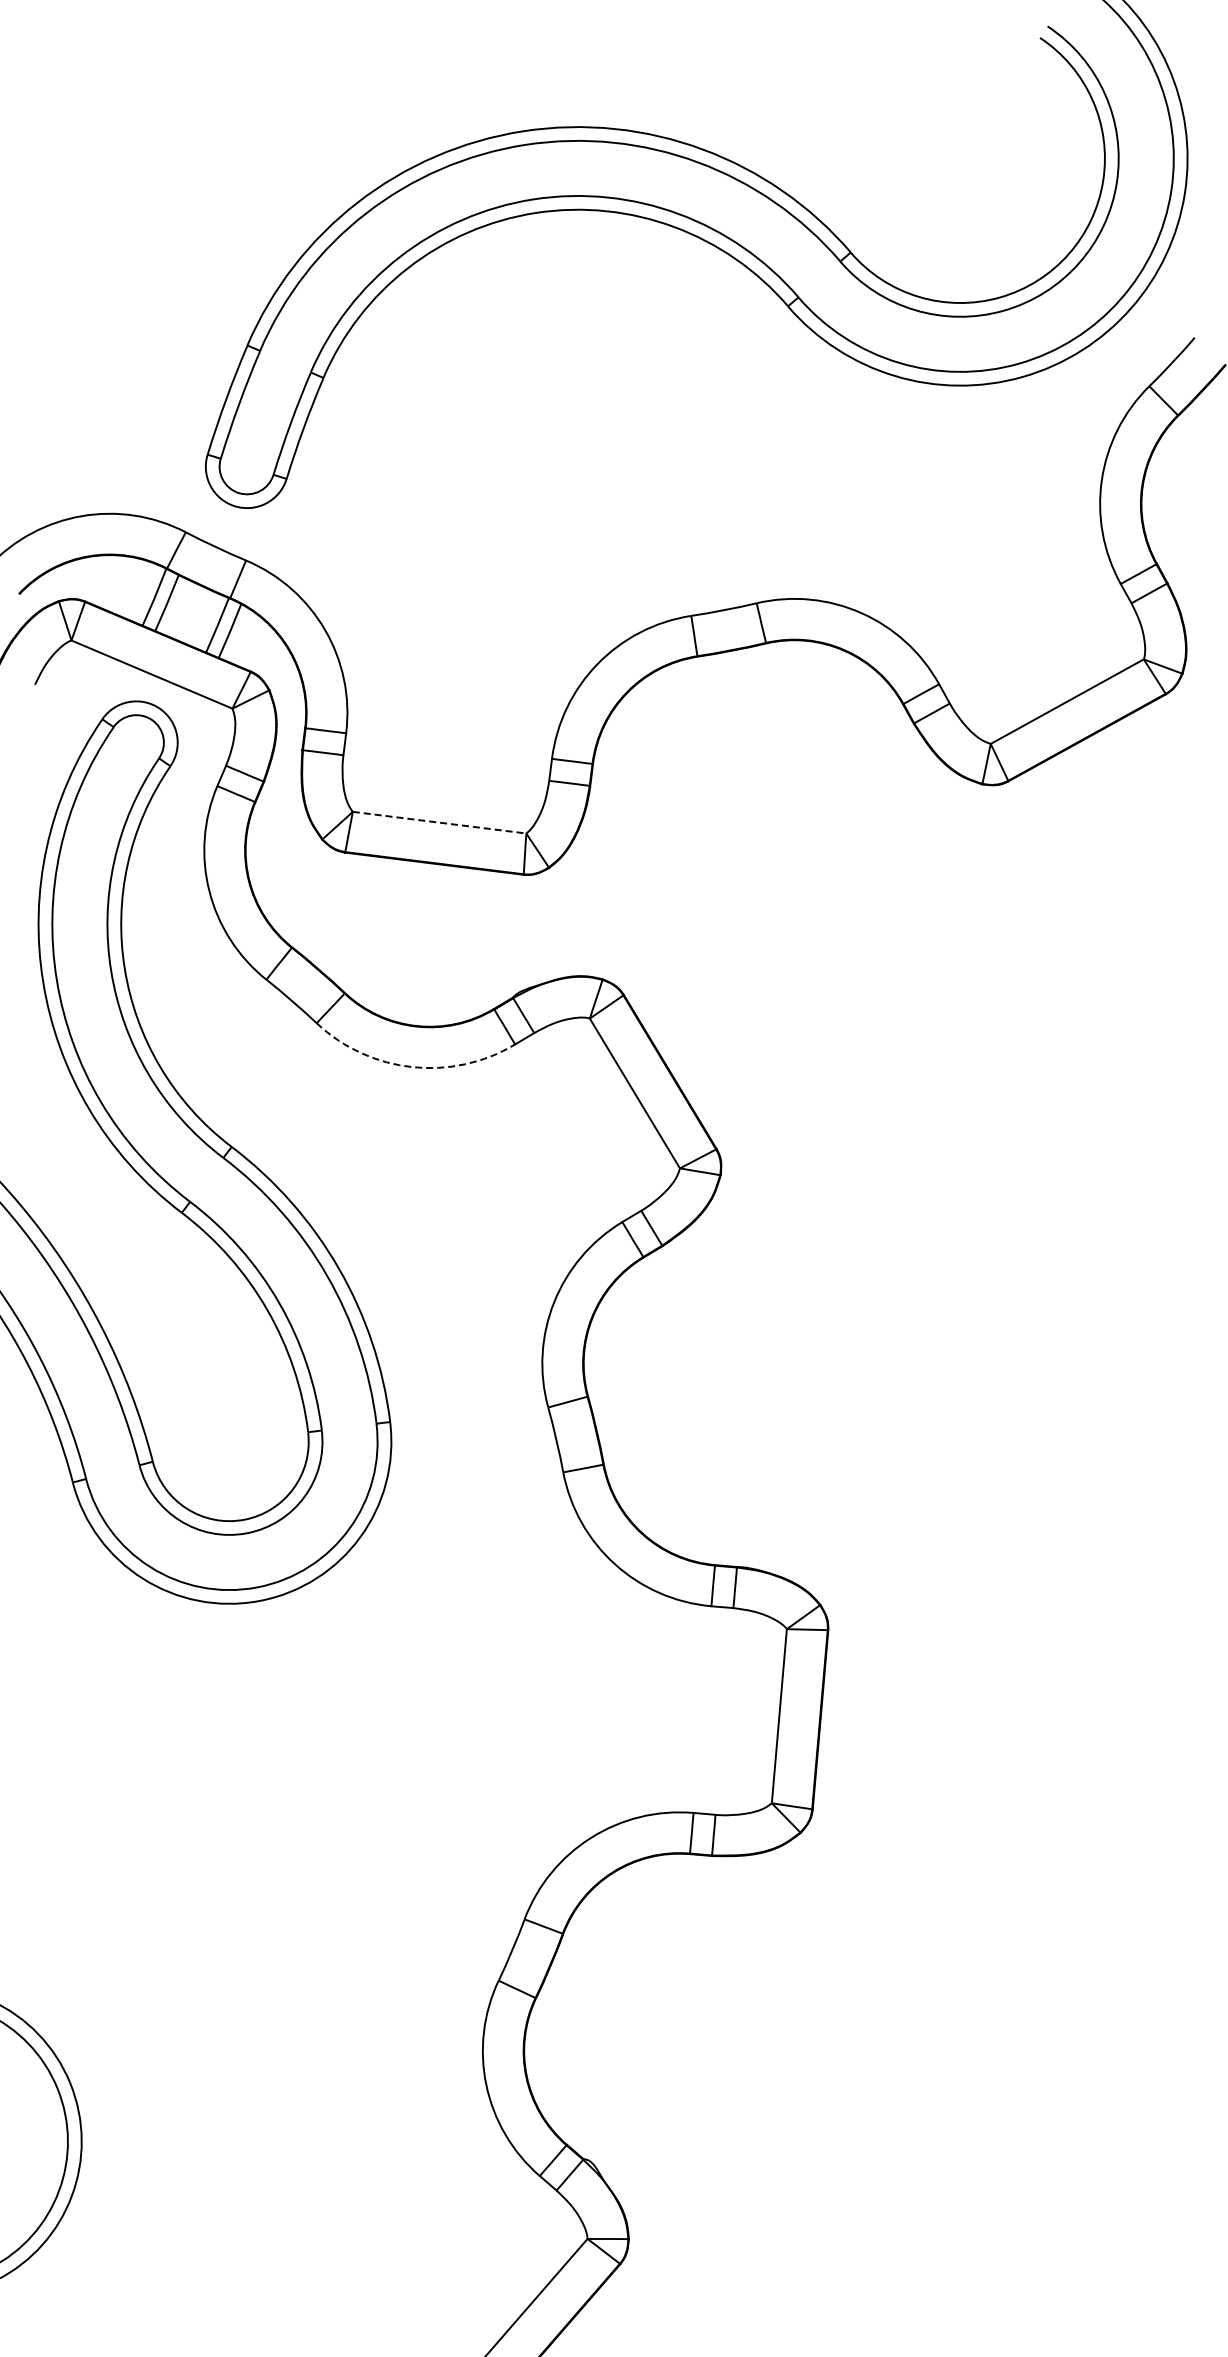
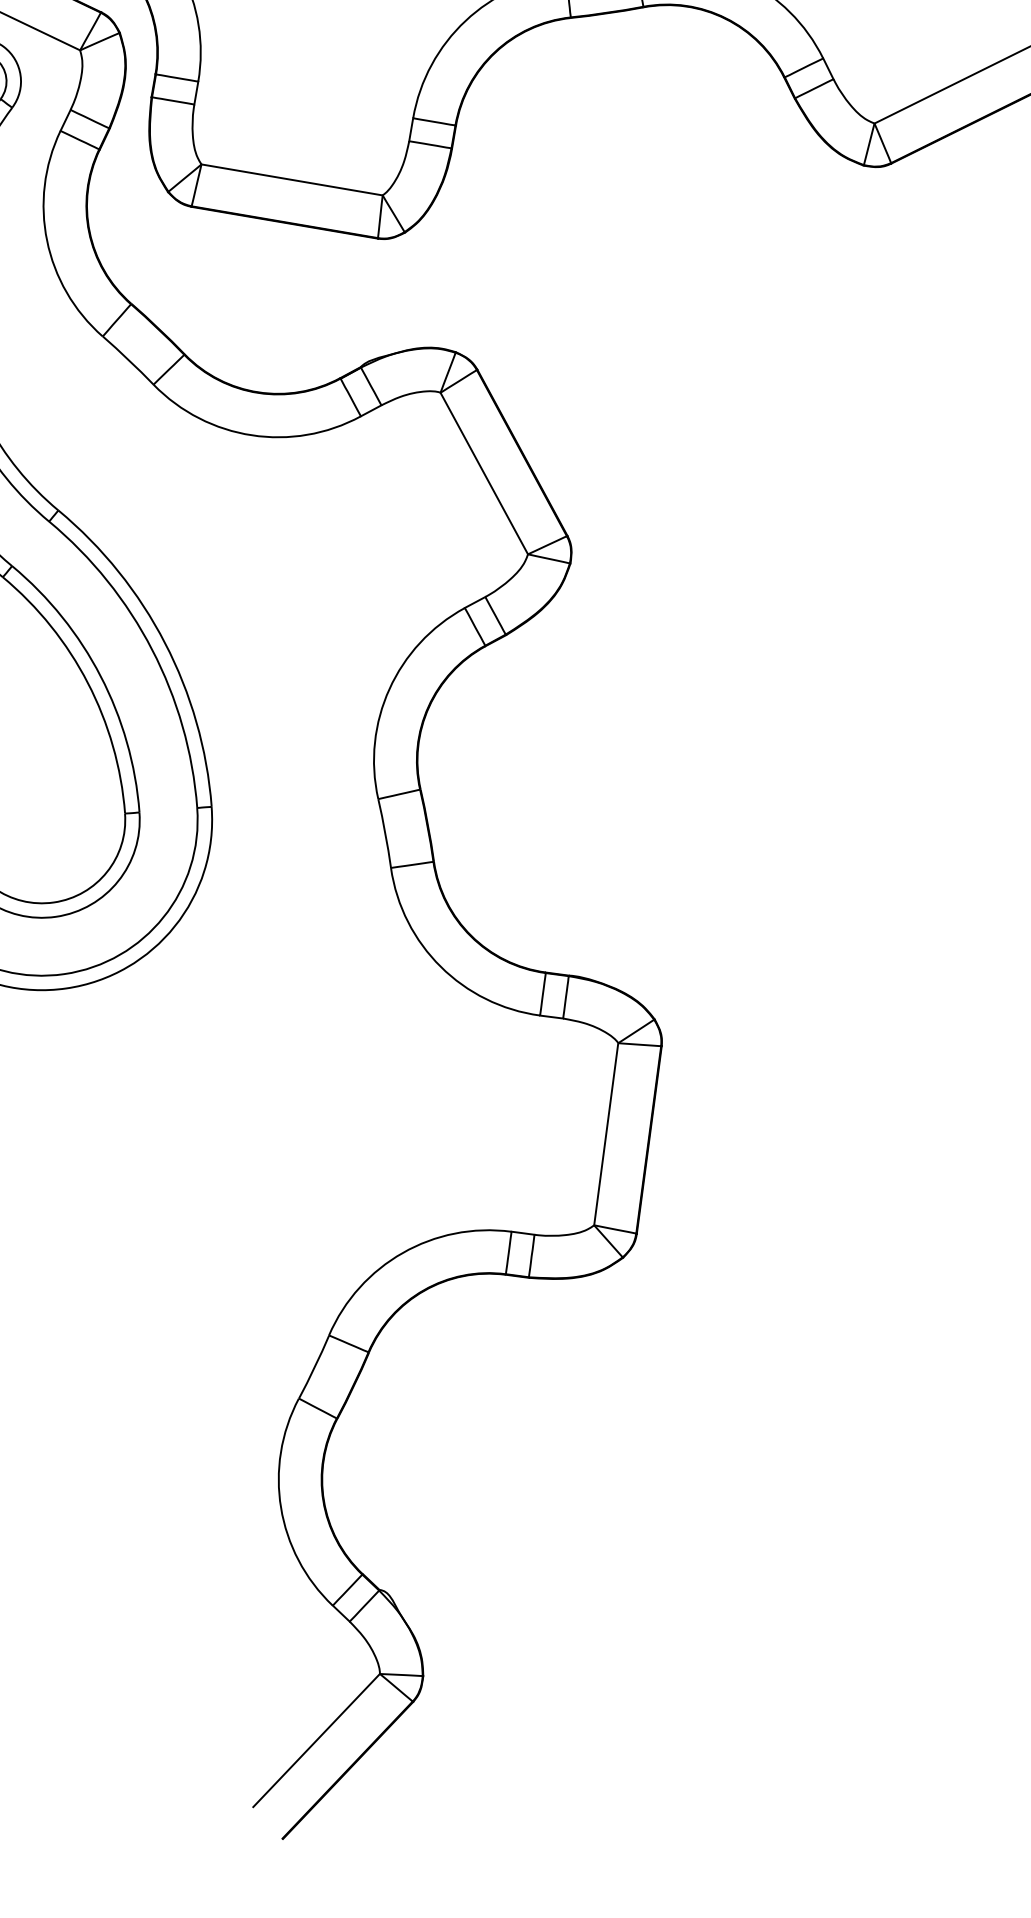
line: (440, 822) -> (293, 179), dashed -> solid
arc: (412, 1067) -> (251, 435), dashed -> solid

